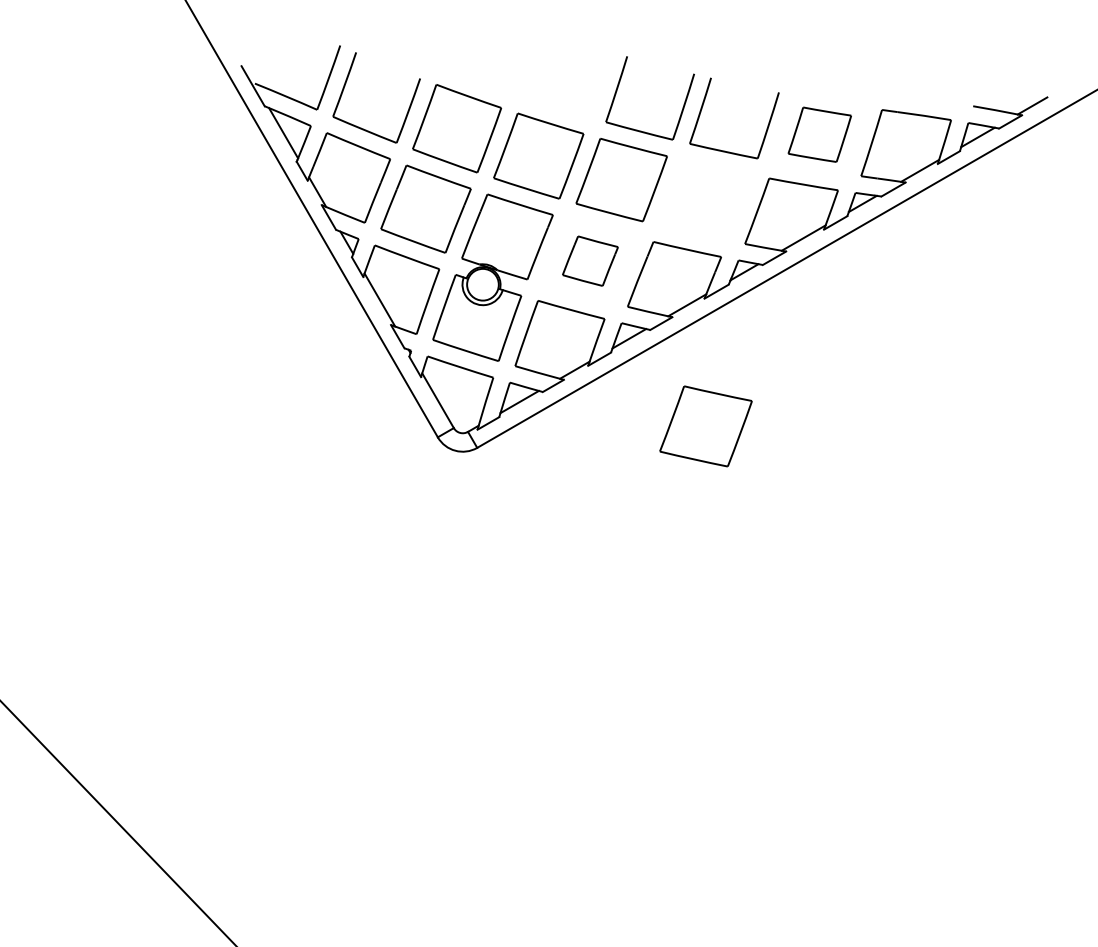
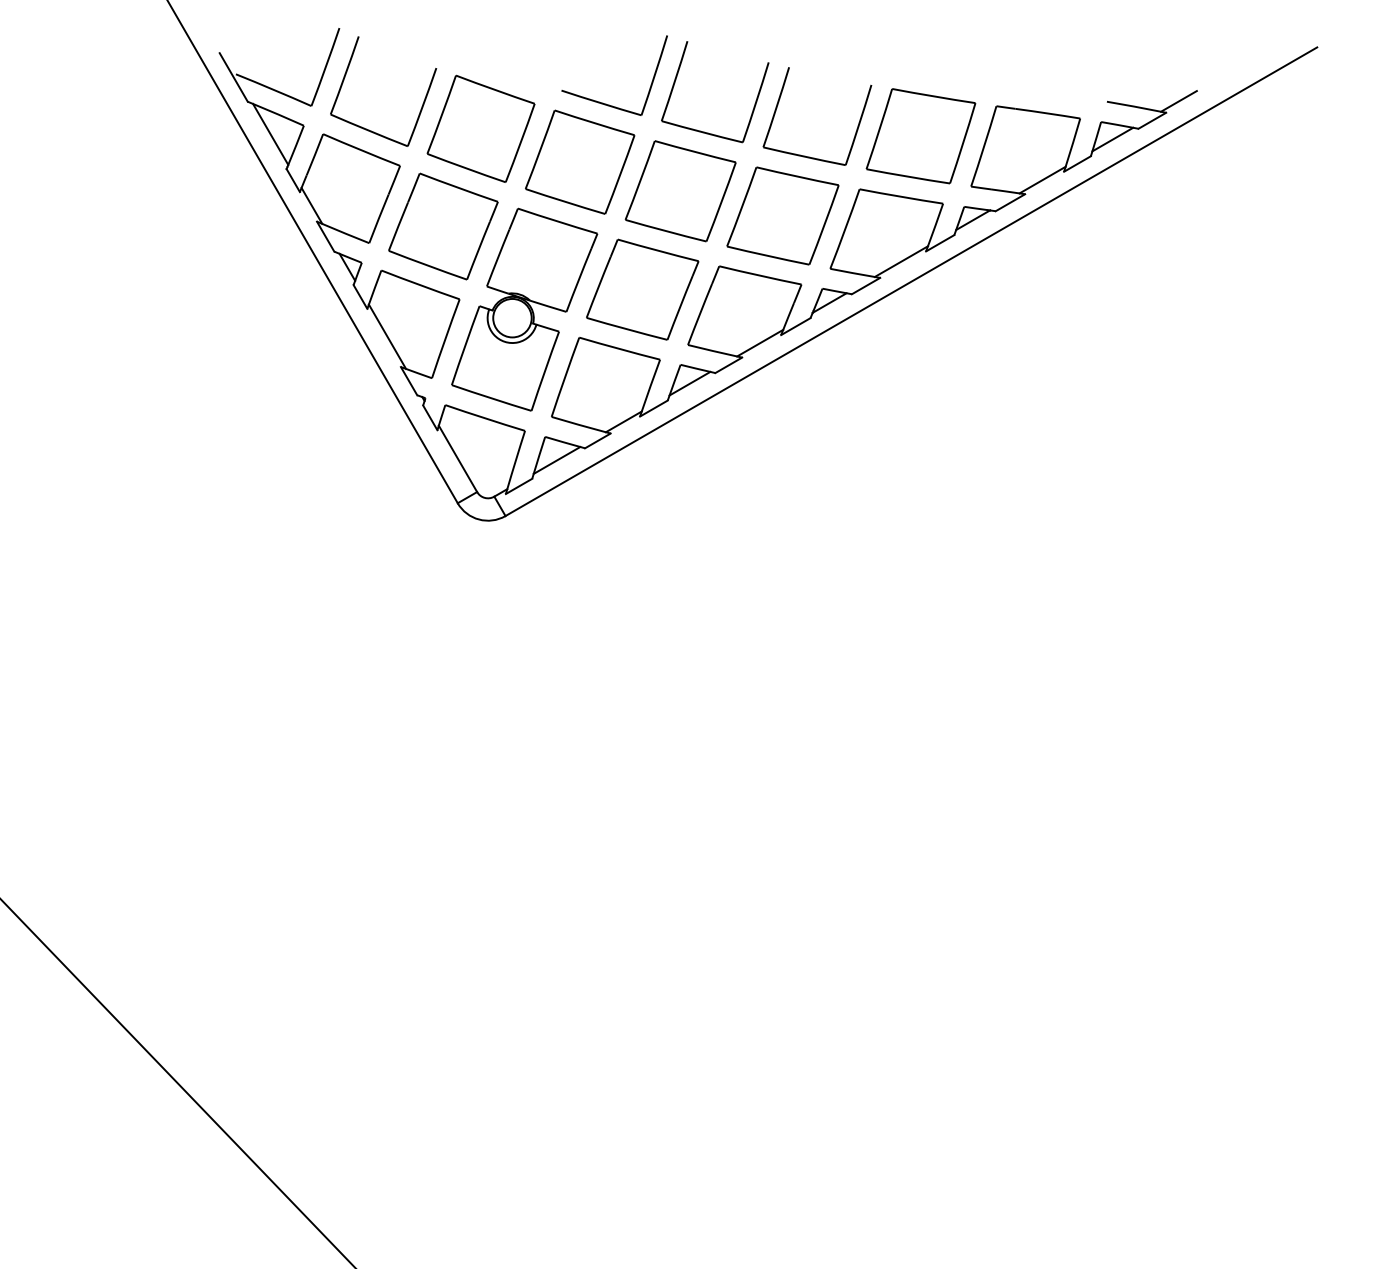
part: (560, 107) -> (606, 103), added
part: (819, 134) -> (920, 136), size x1.43
part: (590, 261) -> (642, 289), size x1.67
part: (705, 425) -> (782, 215), moved

